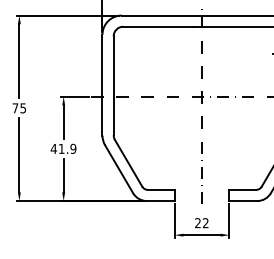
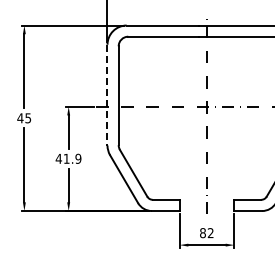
line: (102, 85) -> (107, 95), solid -> dashed
text: (15, 108) -> (20, 118), 75 -> 45
text: (197, 223) -> (202, 233), 22 -> 82

